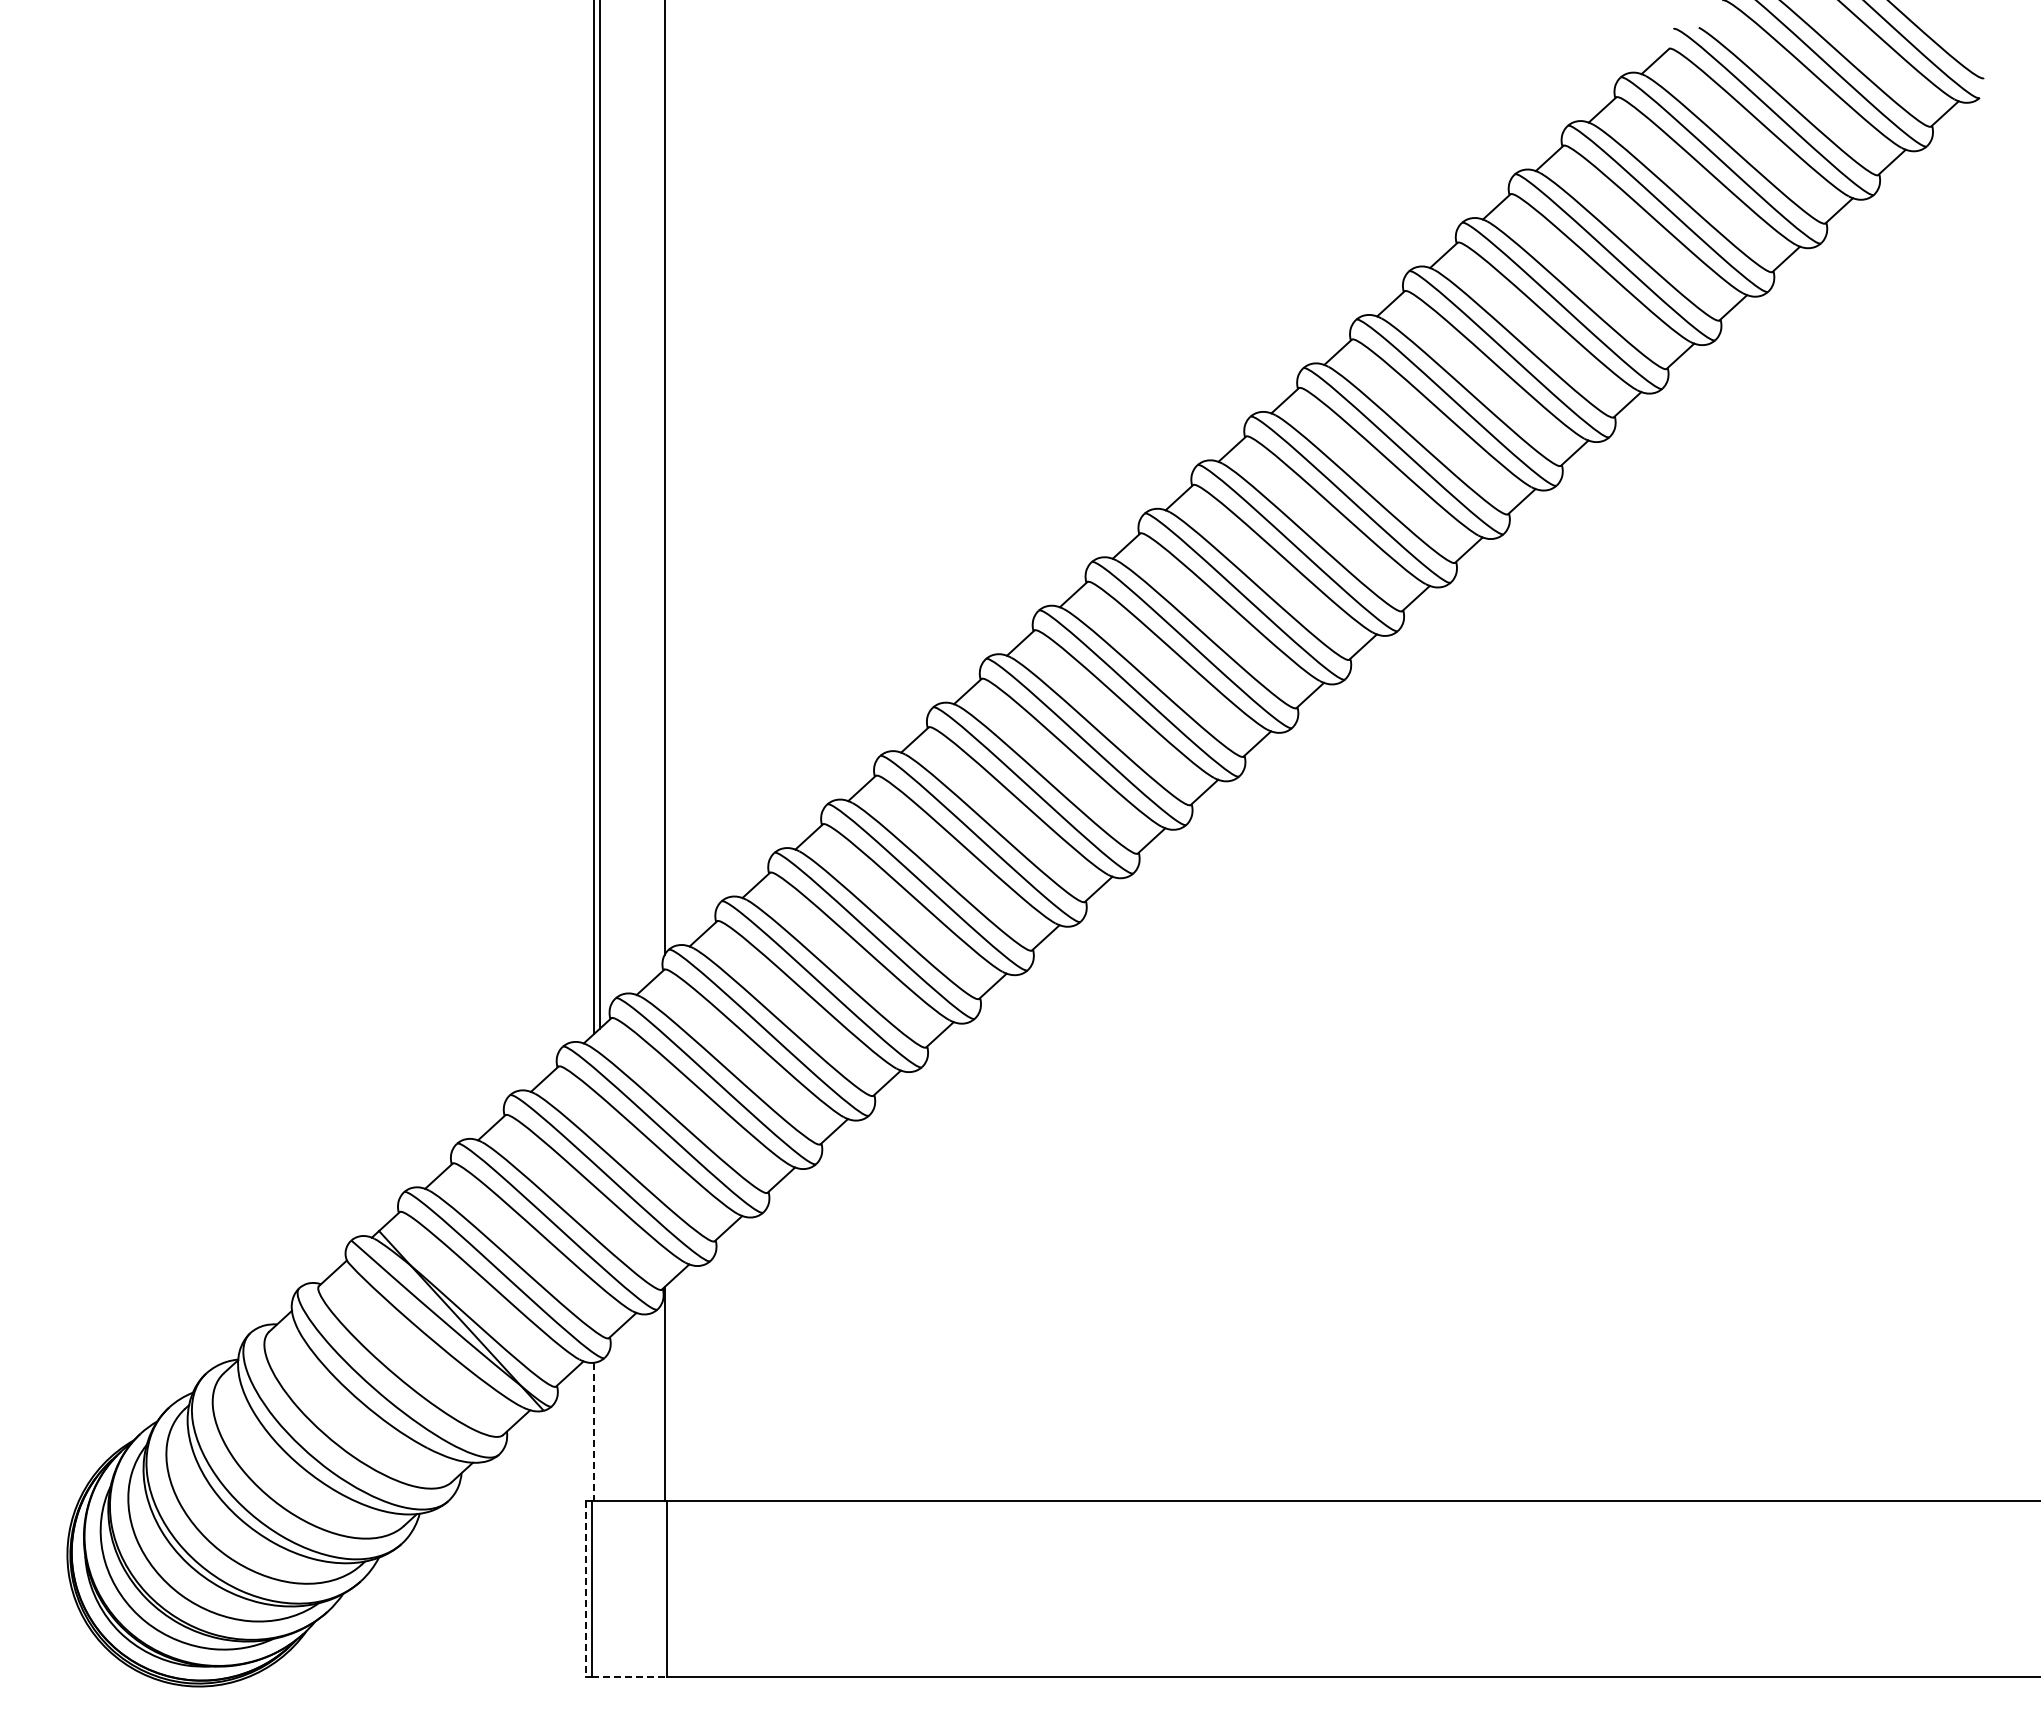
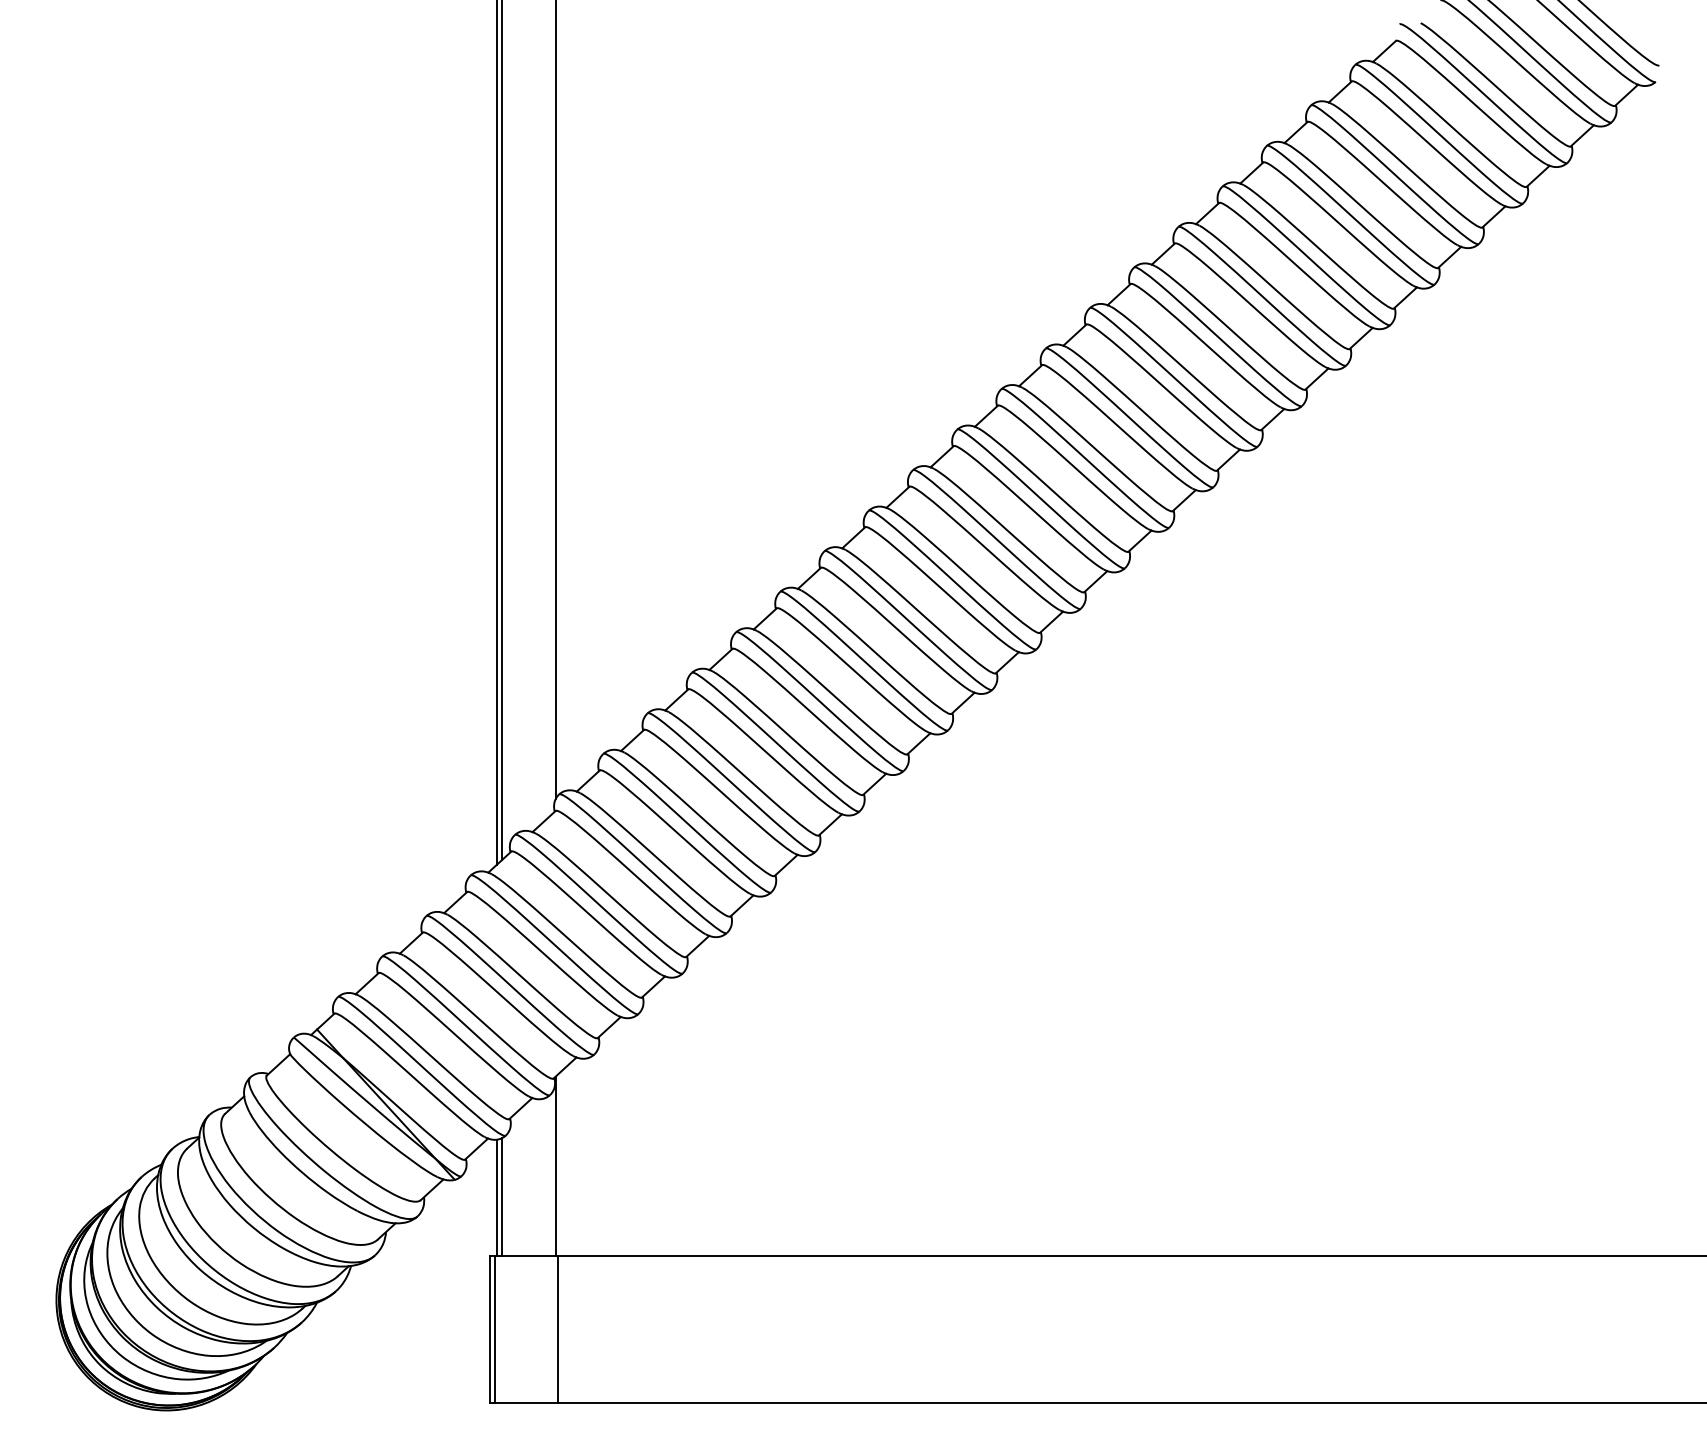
line: (599, 1431) -> (501, 1197), added
line: (593, 1432) -> (496, 1198), dashed -> solid
line: (585, 1589) -> (489, 1329), dashed -> solid
line: (629, 1677) -> (526, 1402), dashed -> solid

